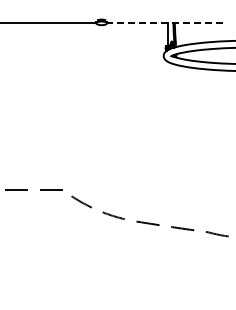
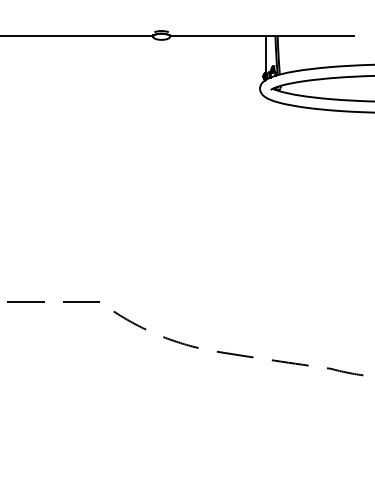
line: (165, 22) -> (262, 35), dashed -> solid

